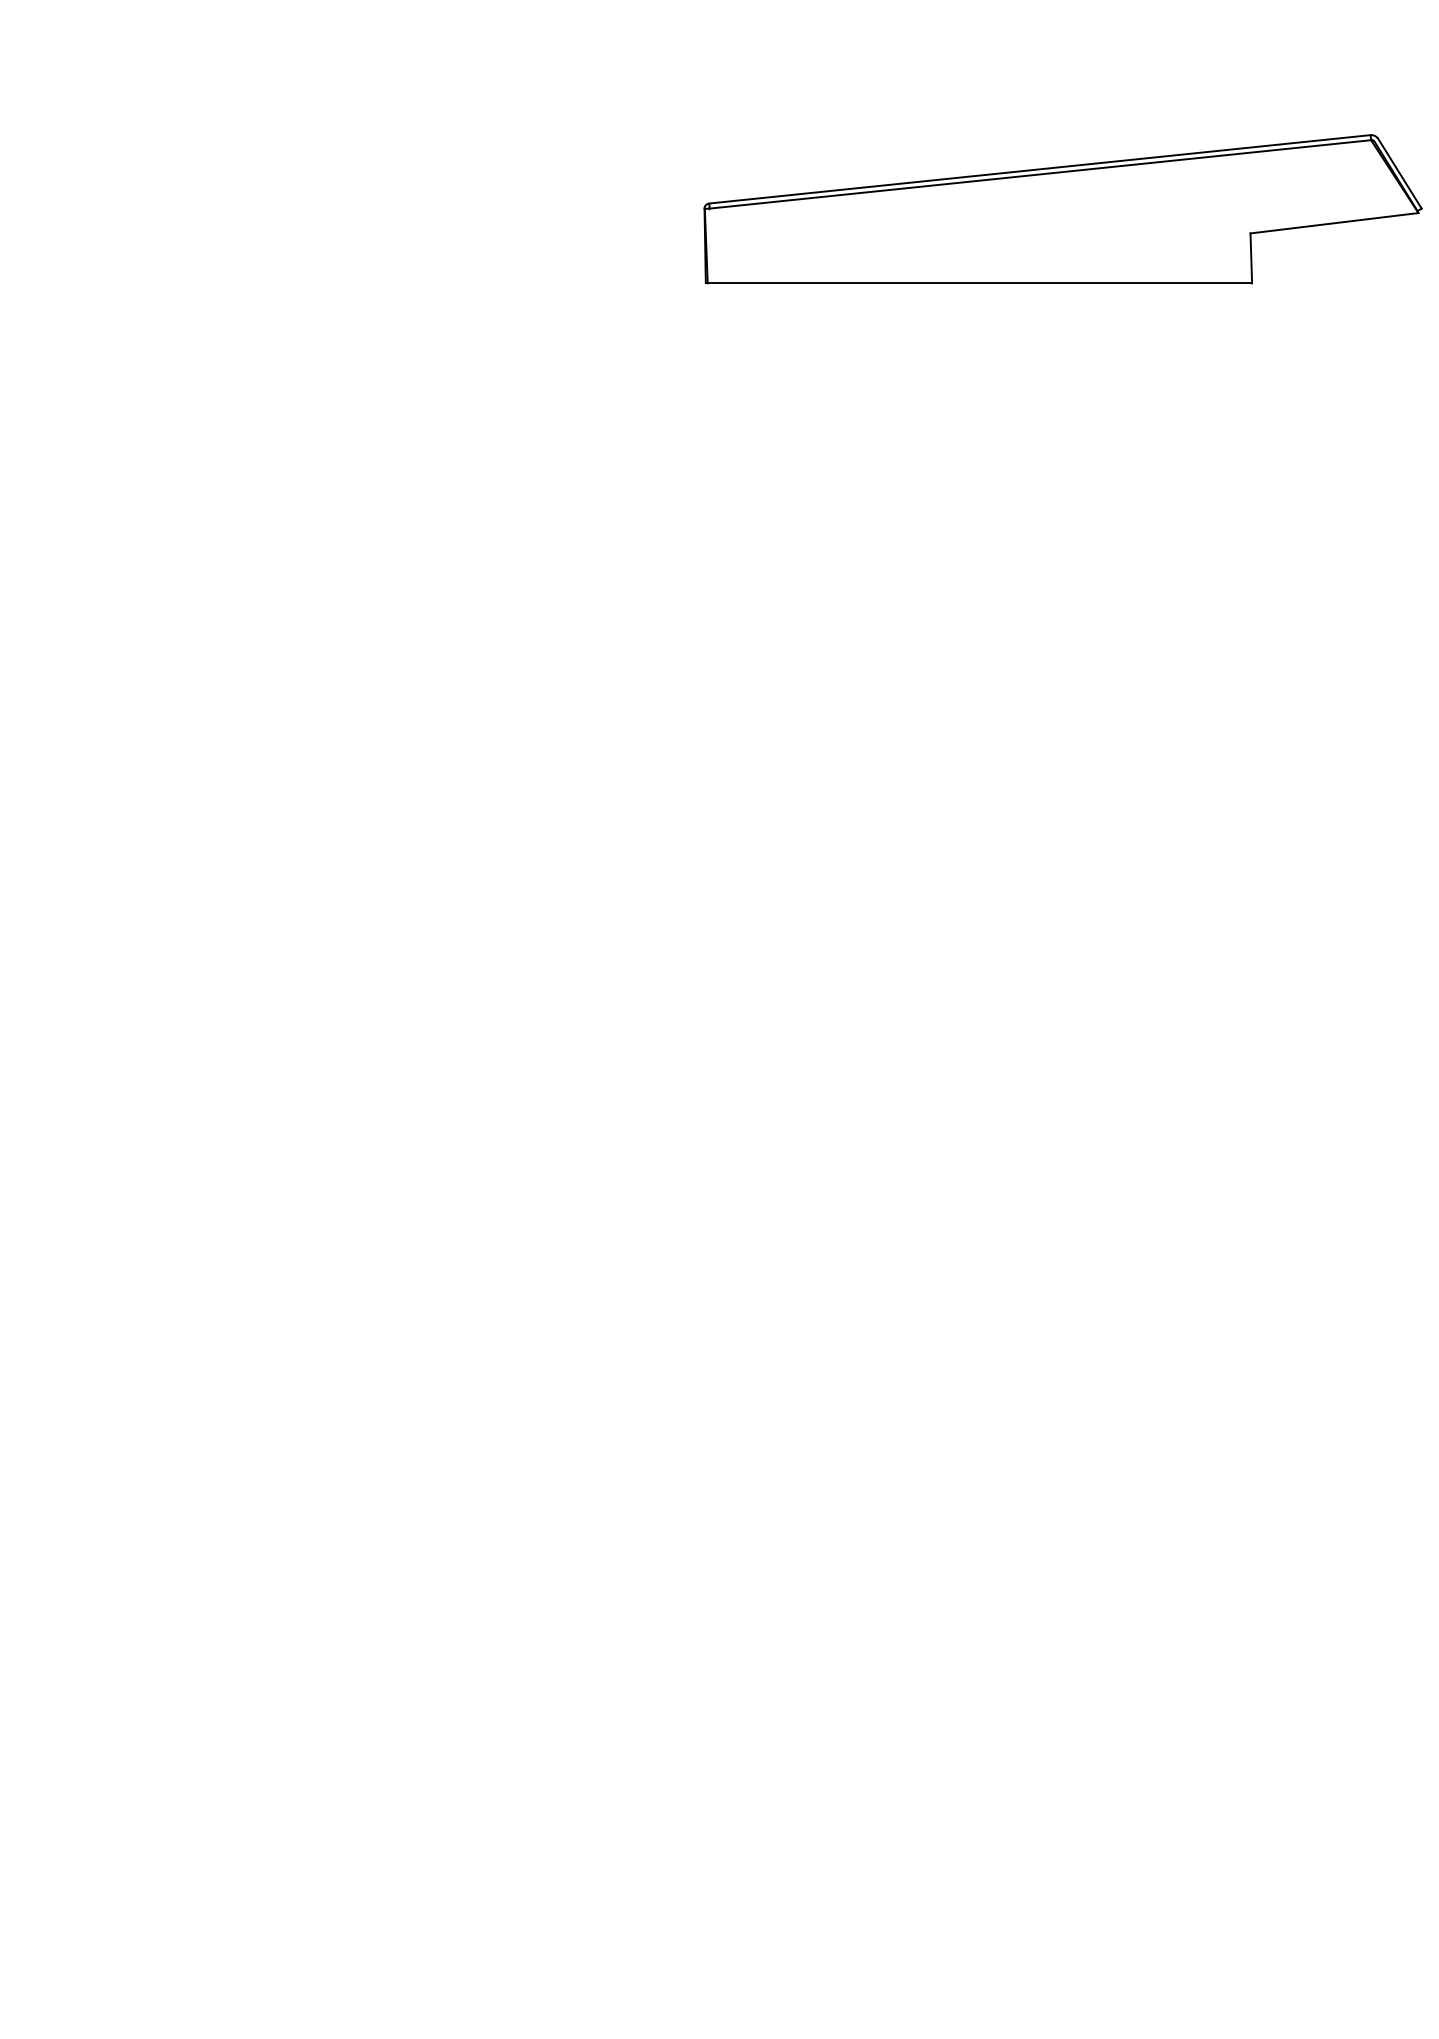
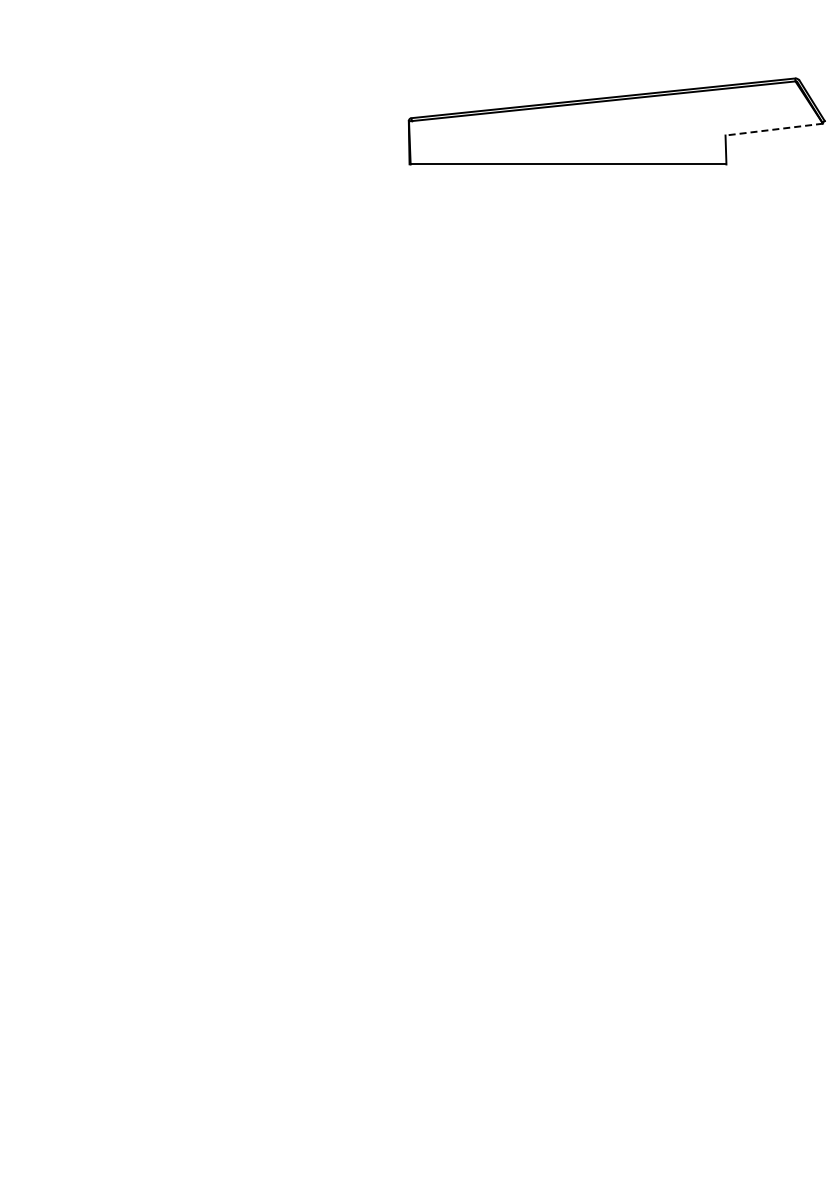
line: (1333, 223) -> (773, 129), solid -> dashed

